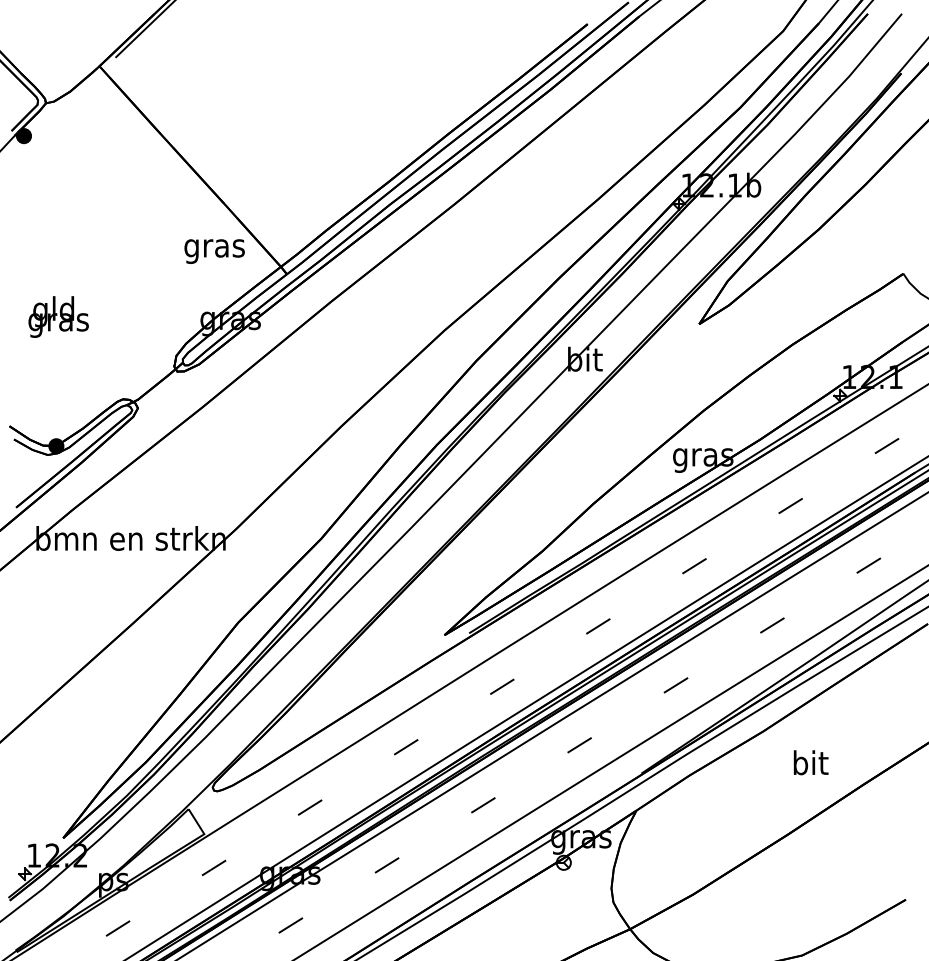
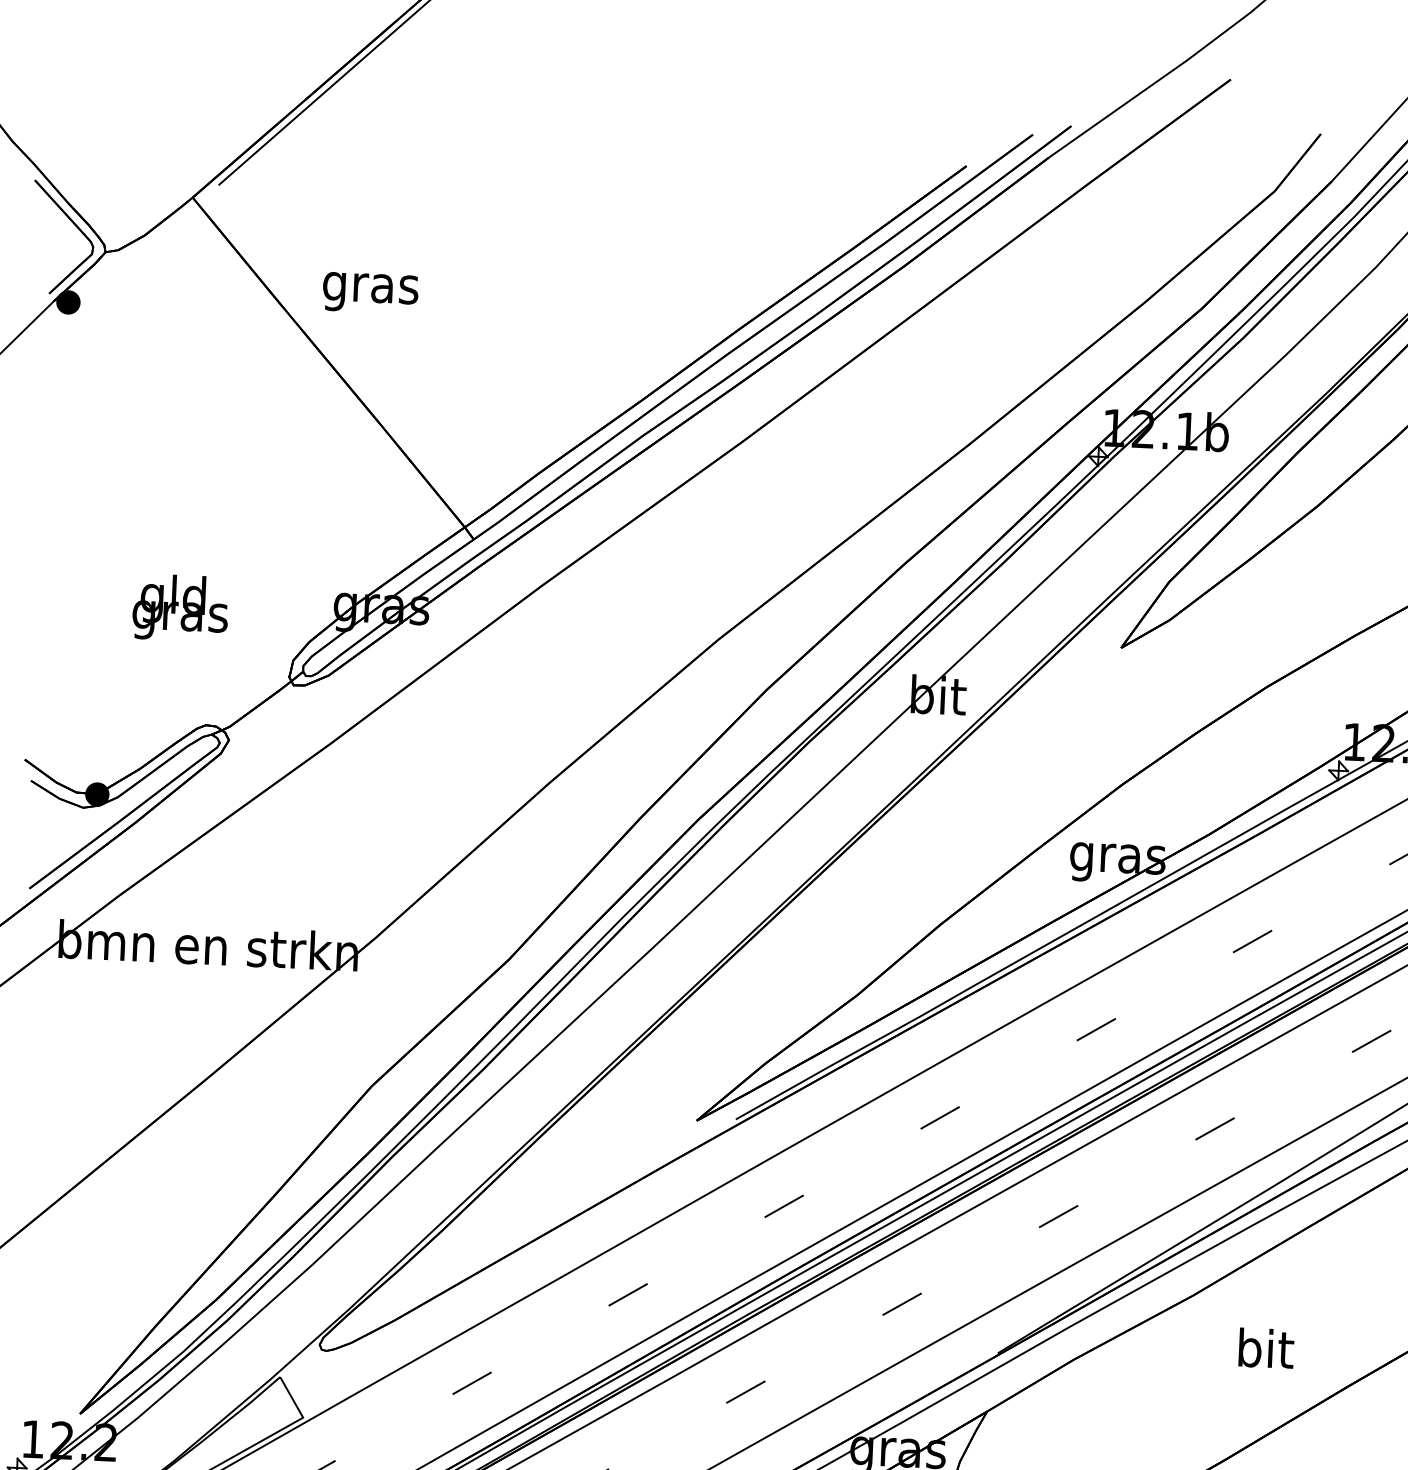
text: (214, 251) -> (370, 293), moved
text: (58, 316) -> (180, 607), moved

